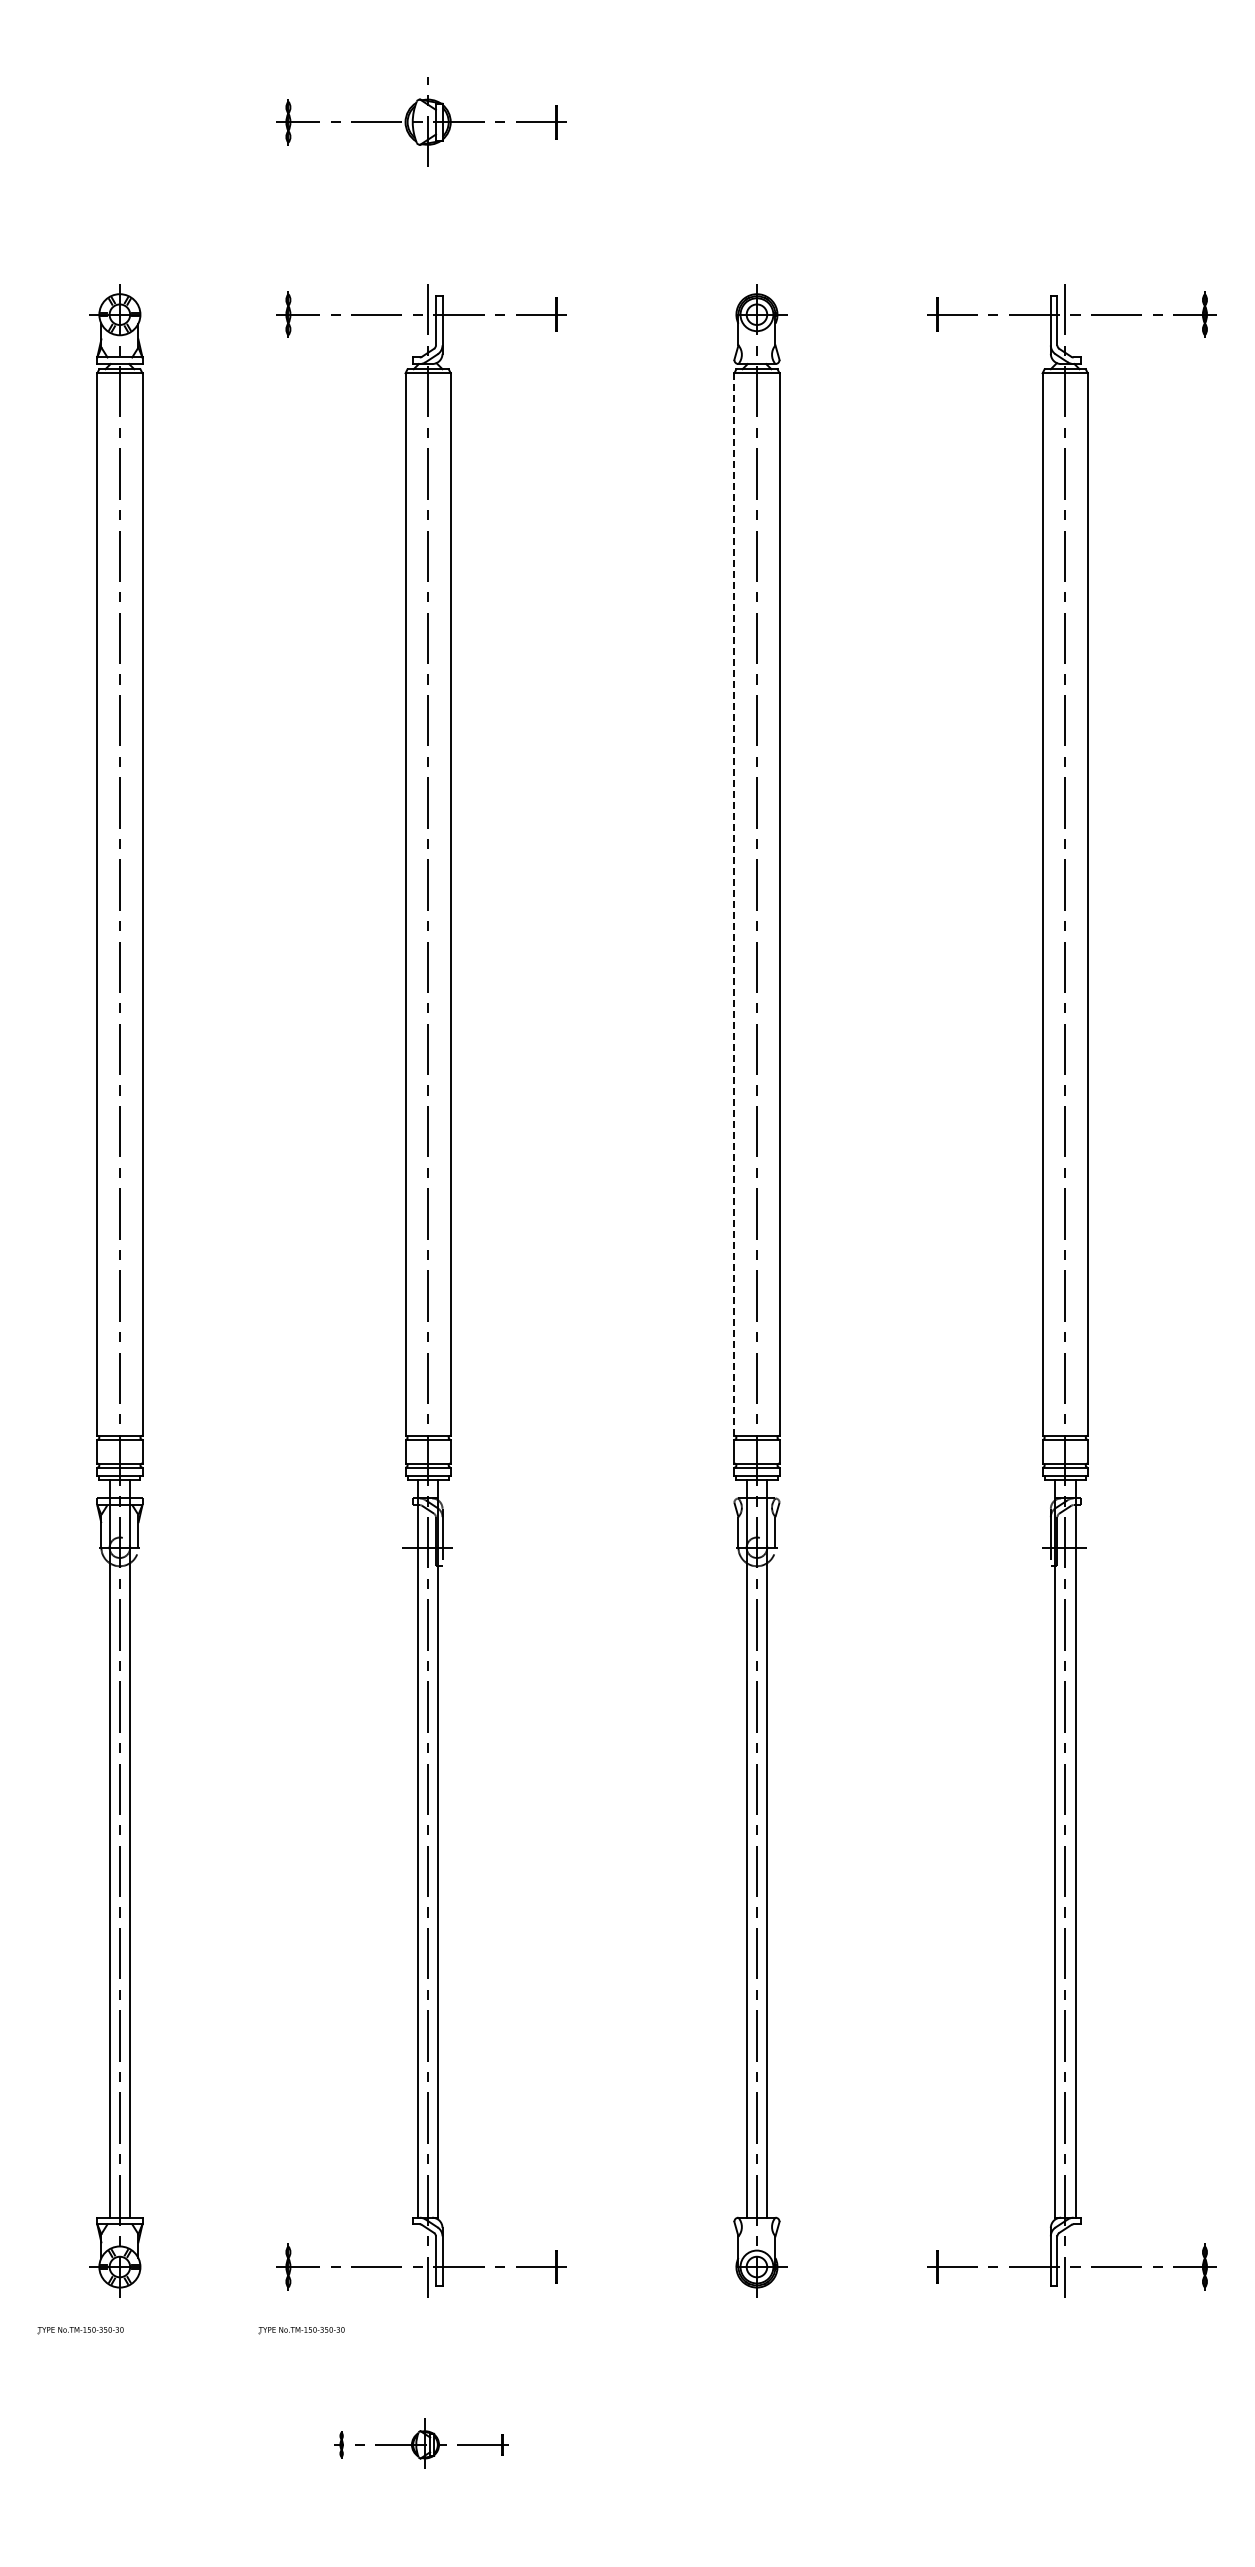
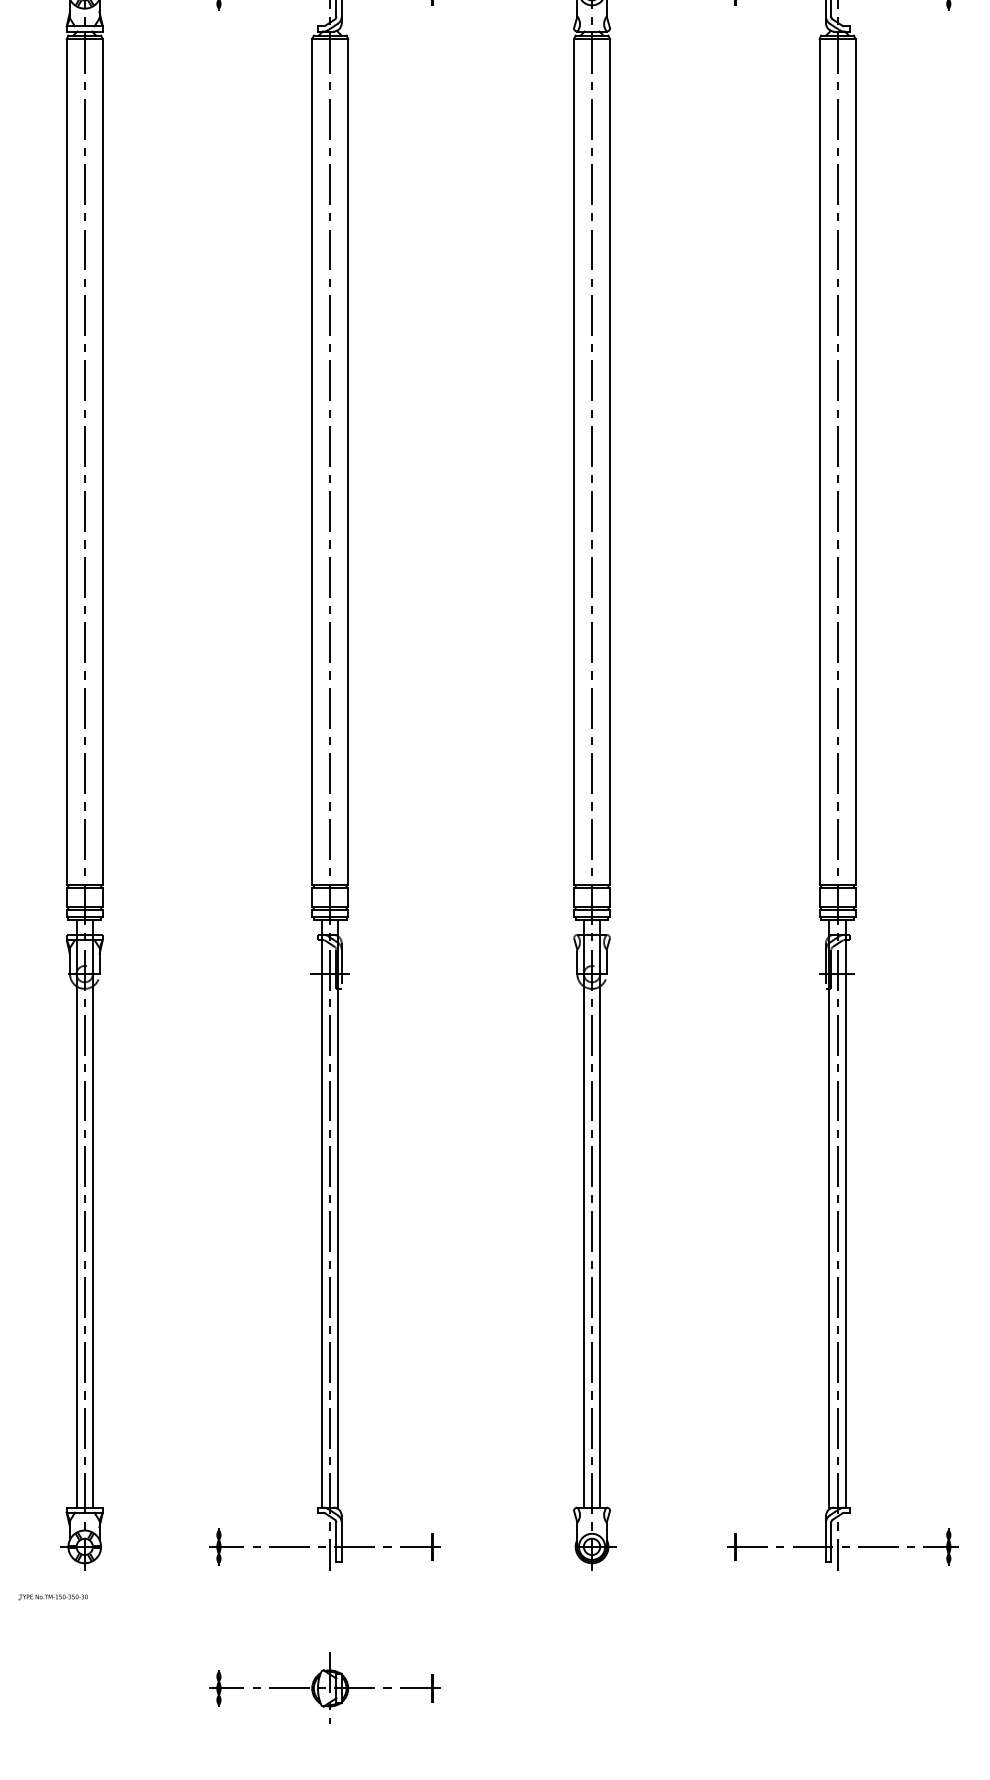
line: (734, 904) -> (574, 461), dashed -> solid
part: (301, 2330) -> (229, 1597), removed
part: (421, 2444) -> (324, 1688), size x1.67

